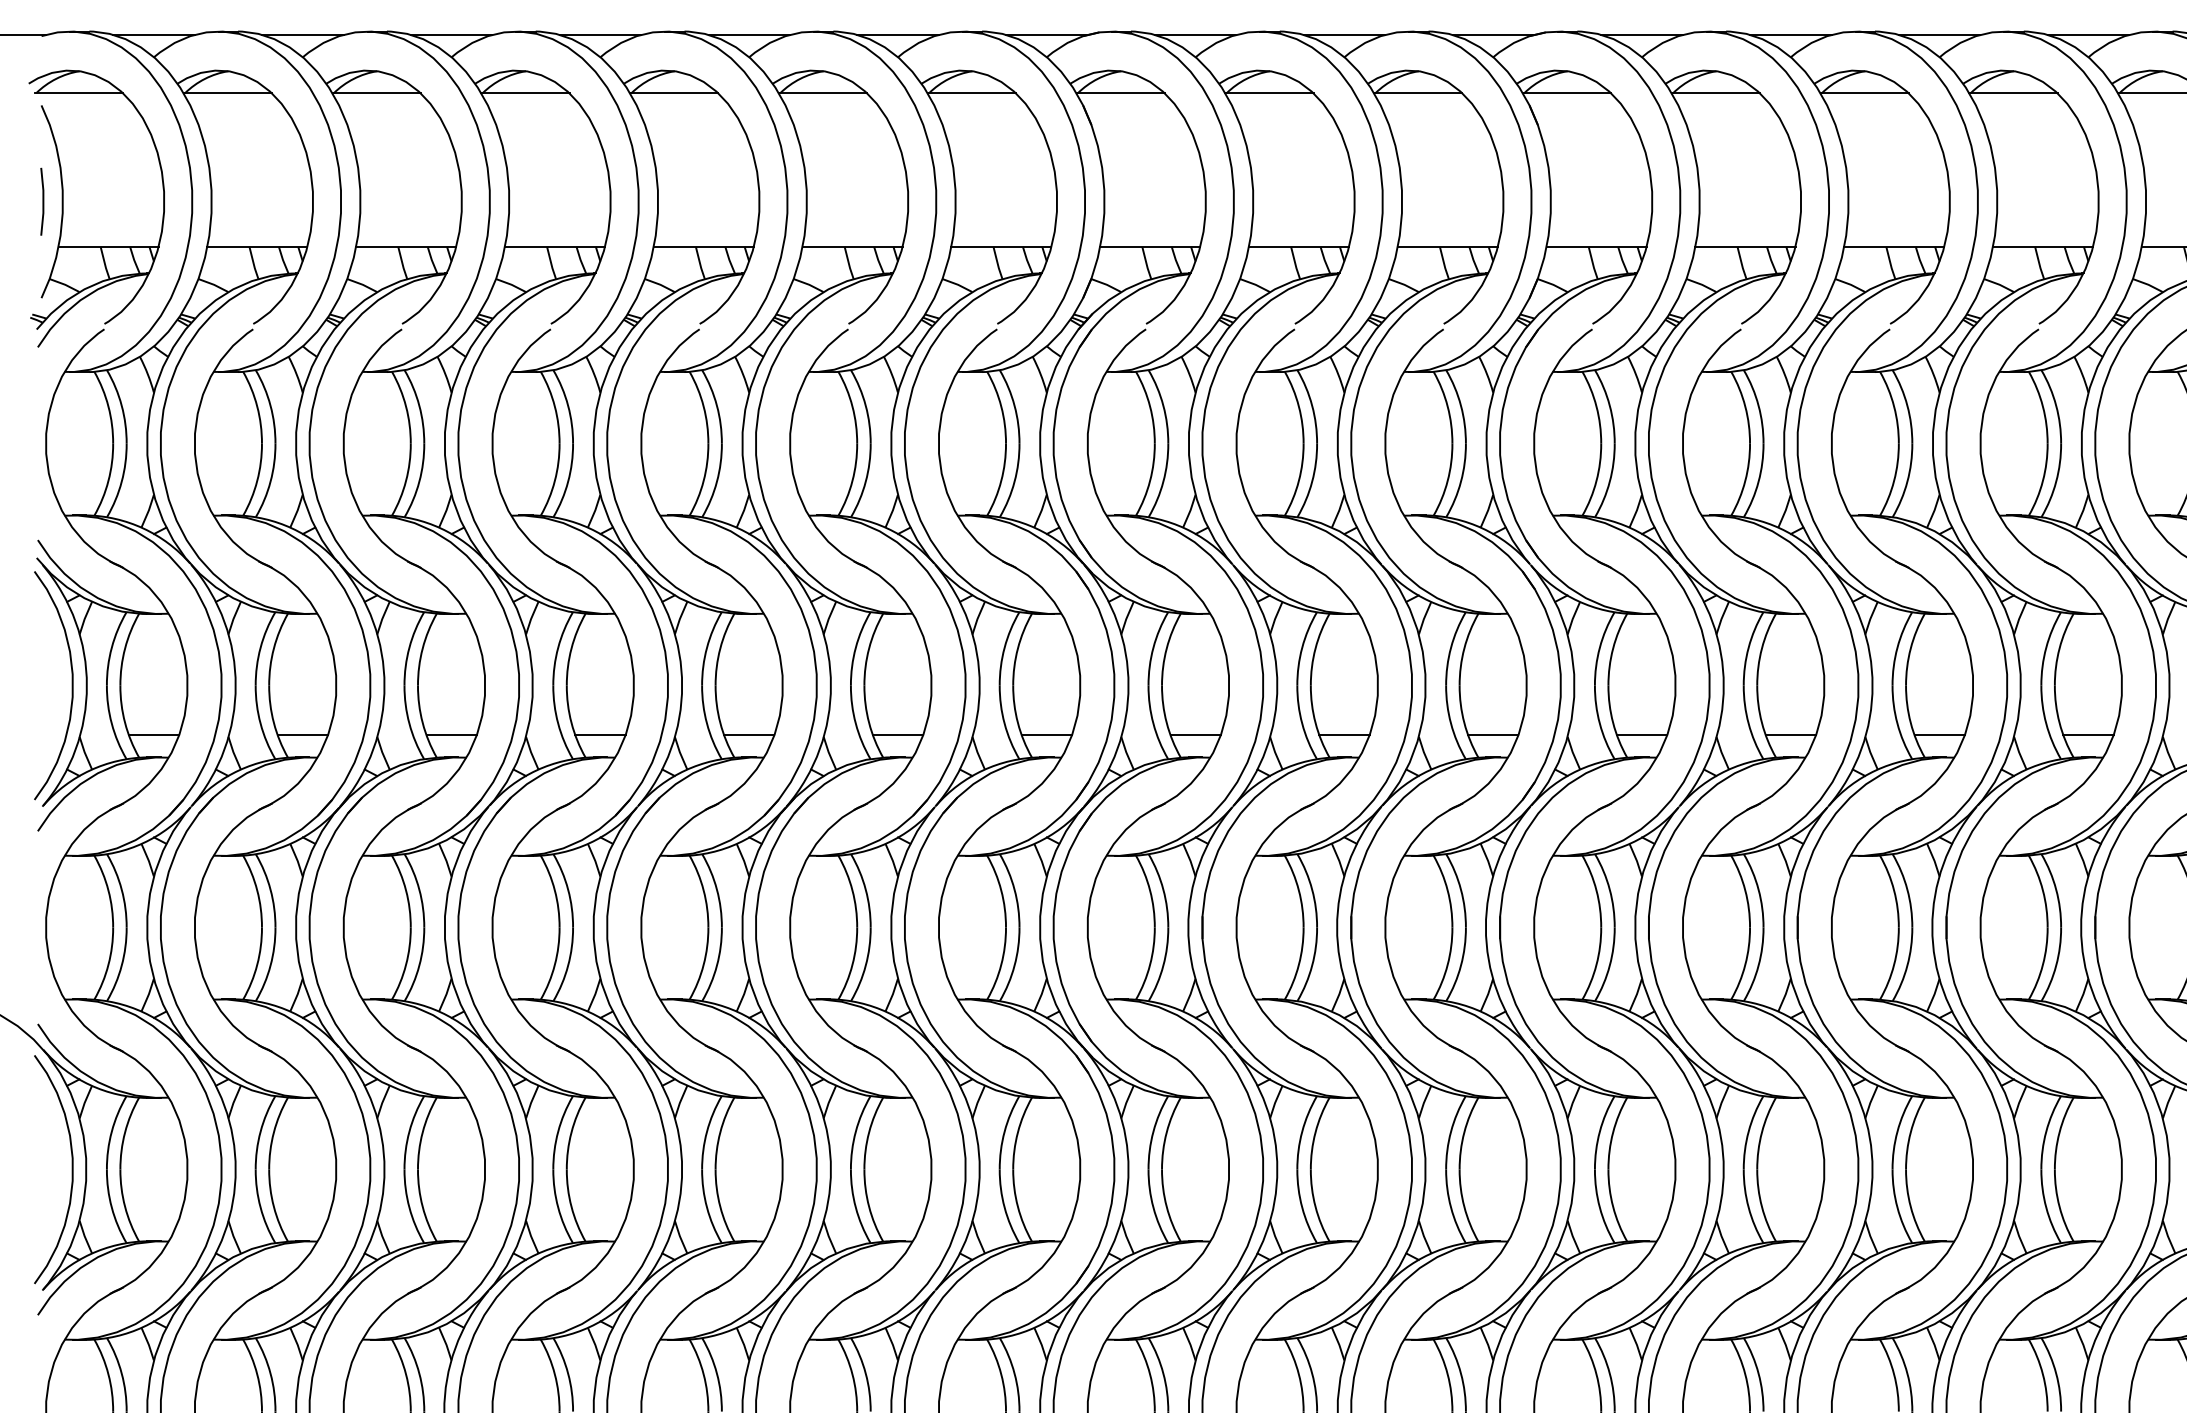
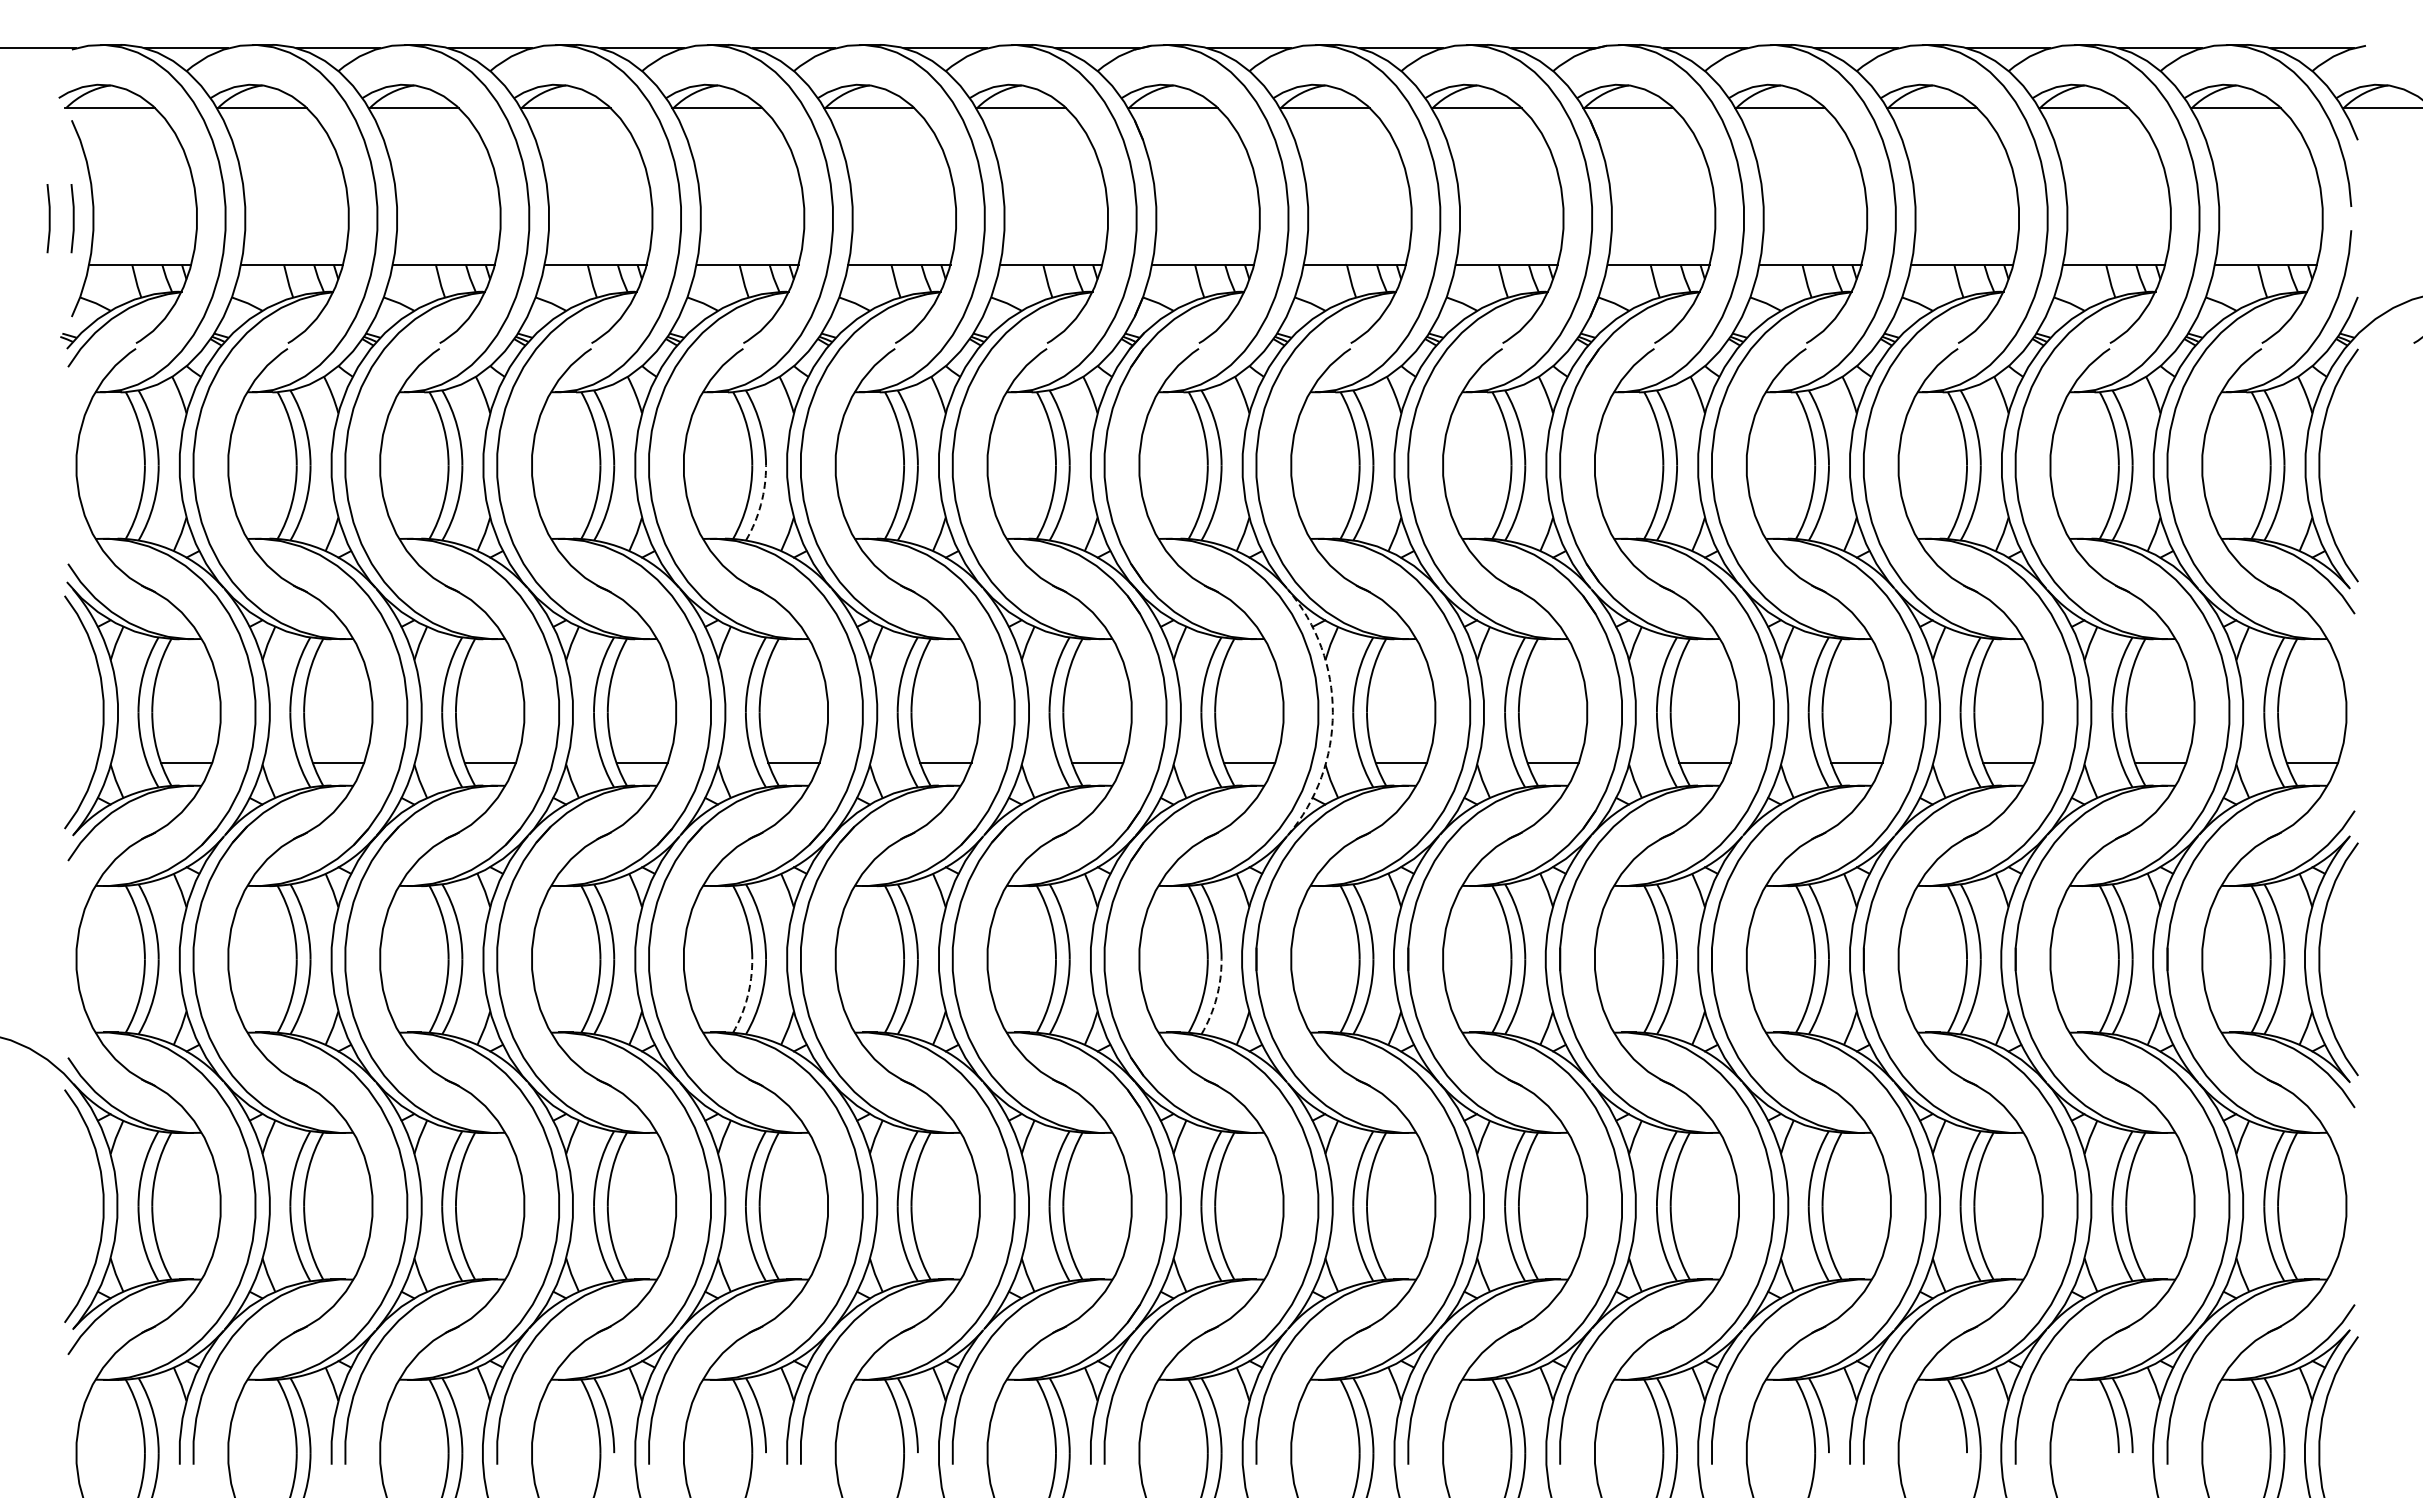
line: (18, 201) -> (48, 218), added
arc: (717, 481) -> (761, 504), solid -> dashed
arc: (1277, 685) -> (1332, 712), solid -> dashed
arc: (703, 965) -> (747, 997), solid -> dashed
arc: (1163, 966) -> (1216, 998), solid -> dashed

